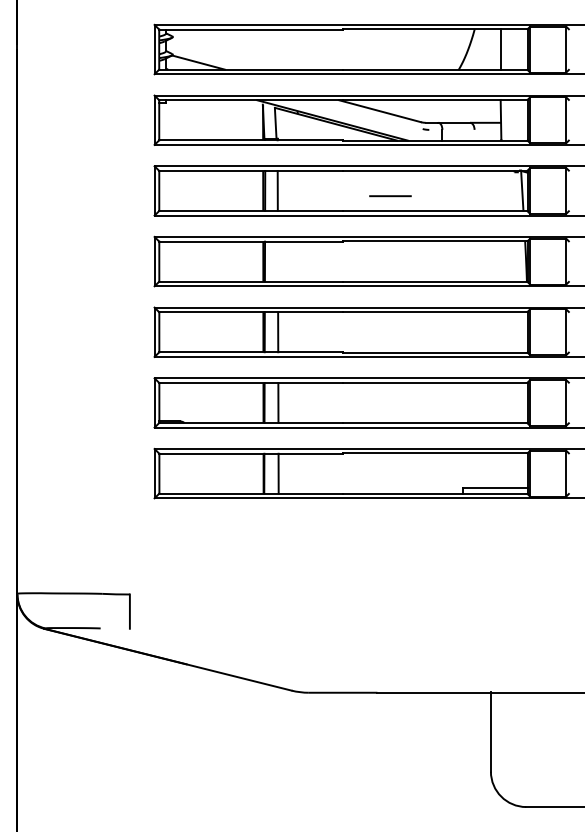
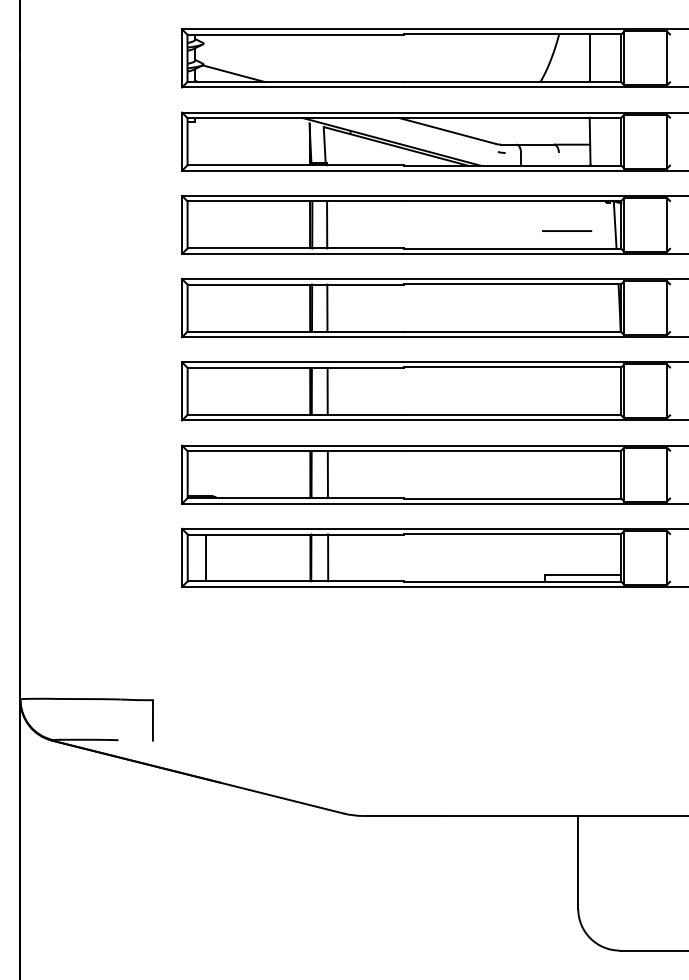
line: (390, 196) -> (567, 231), moved
line: (277, 261) -> (326, 308), added
line: (175, 473) -> (206, 557), added

